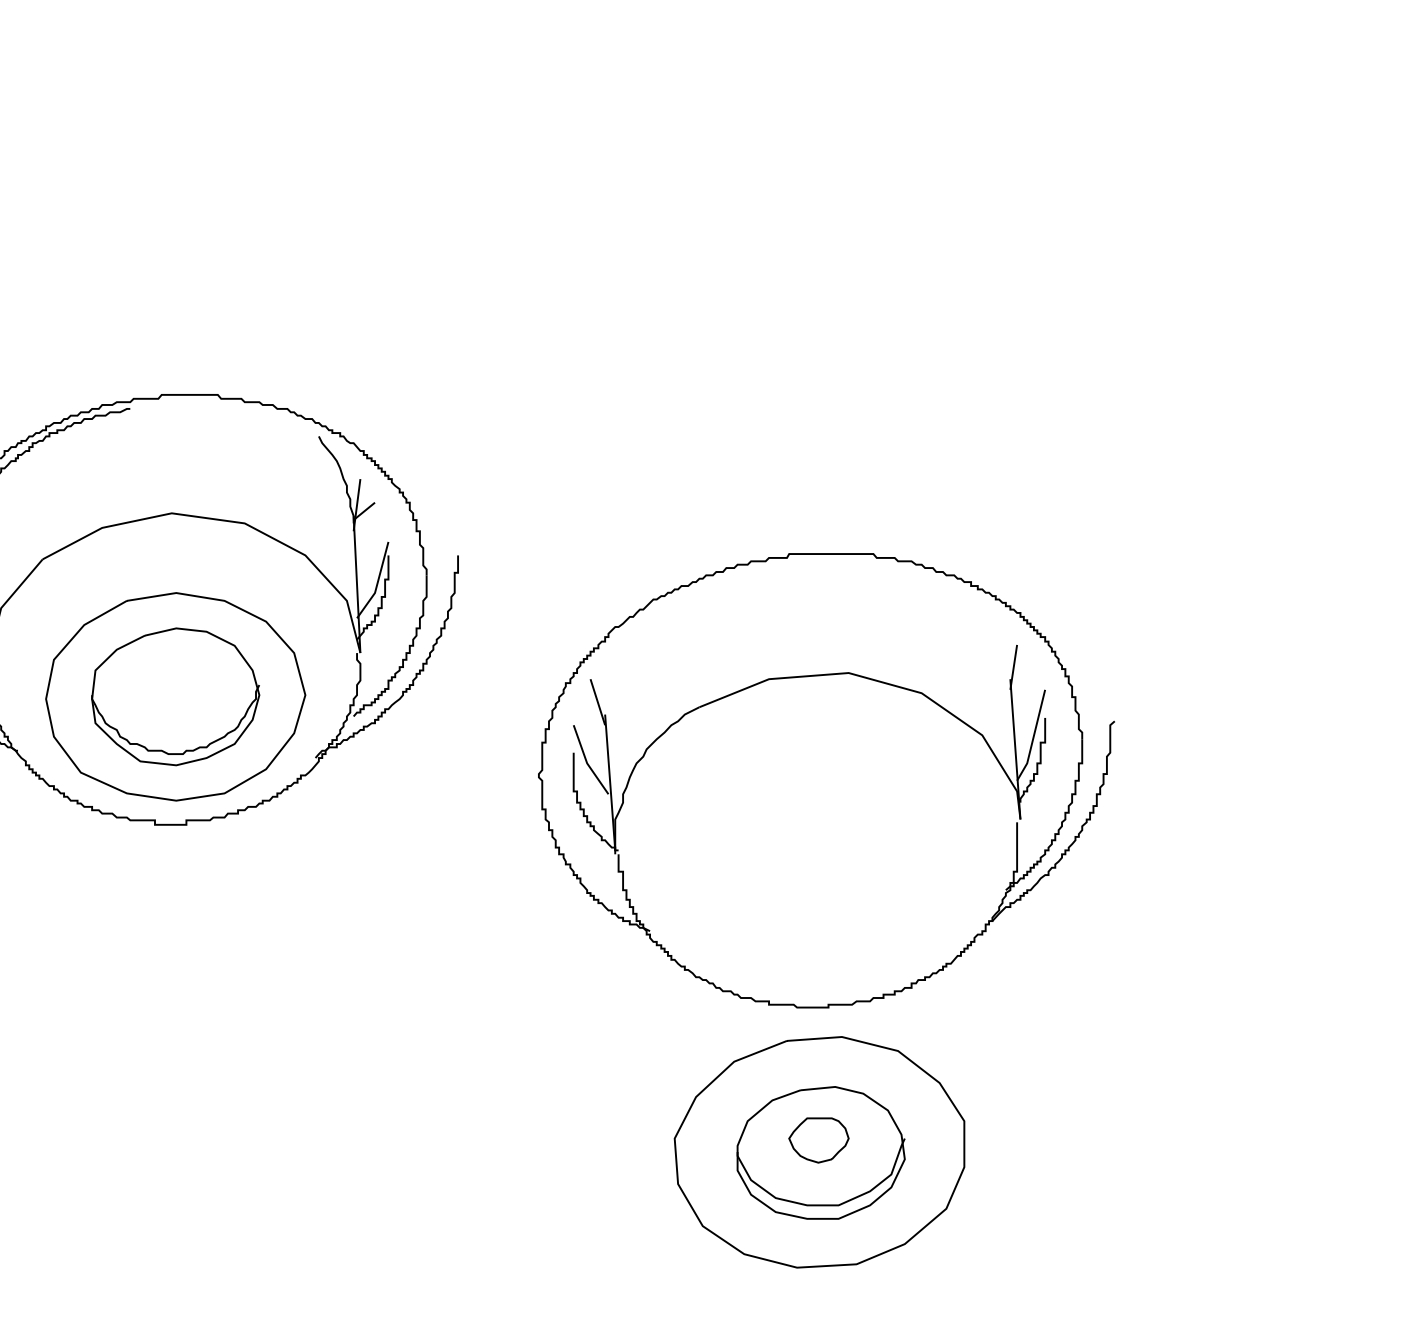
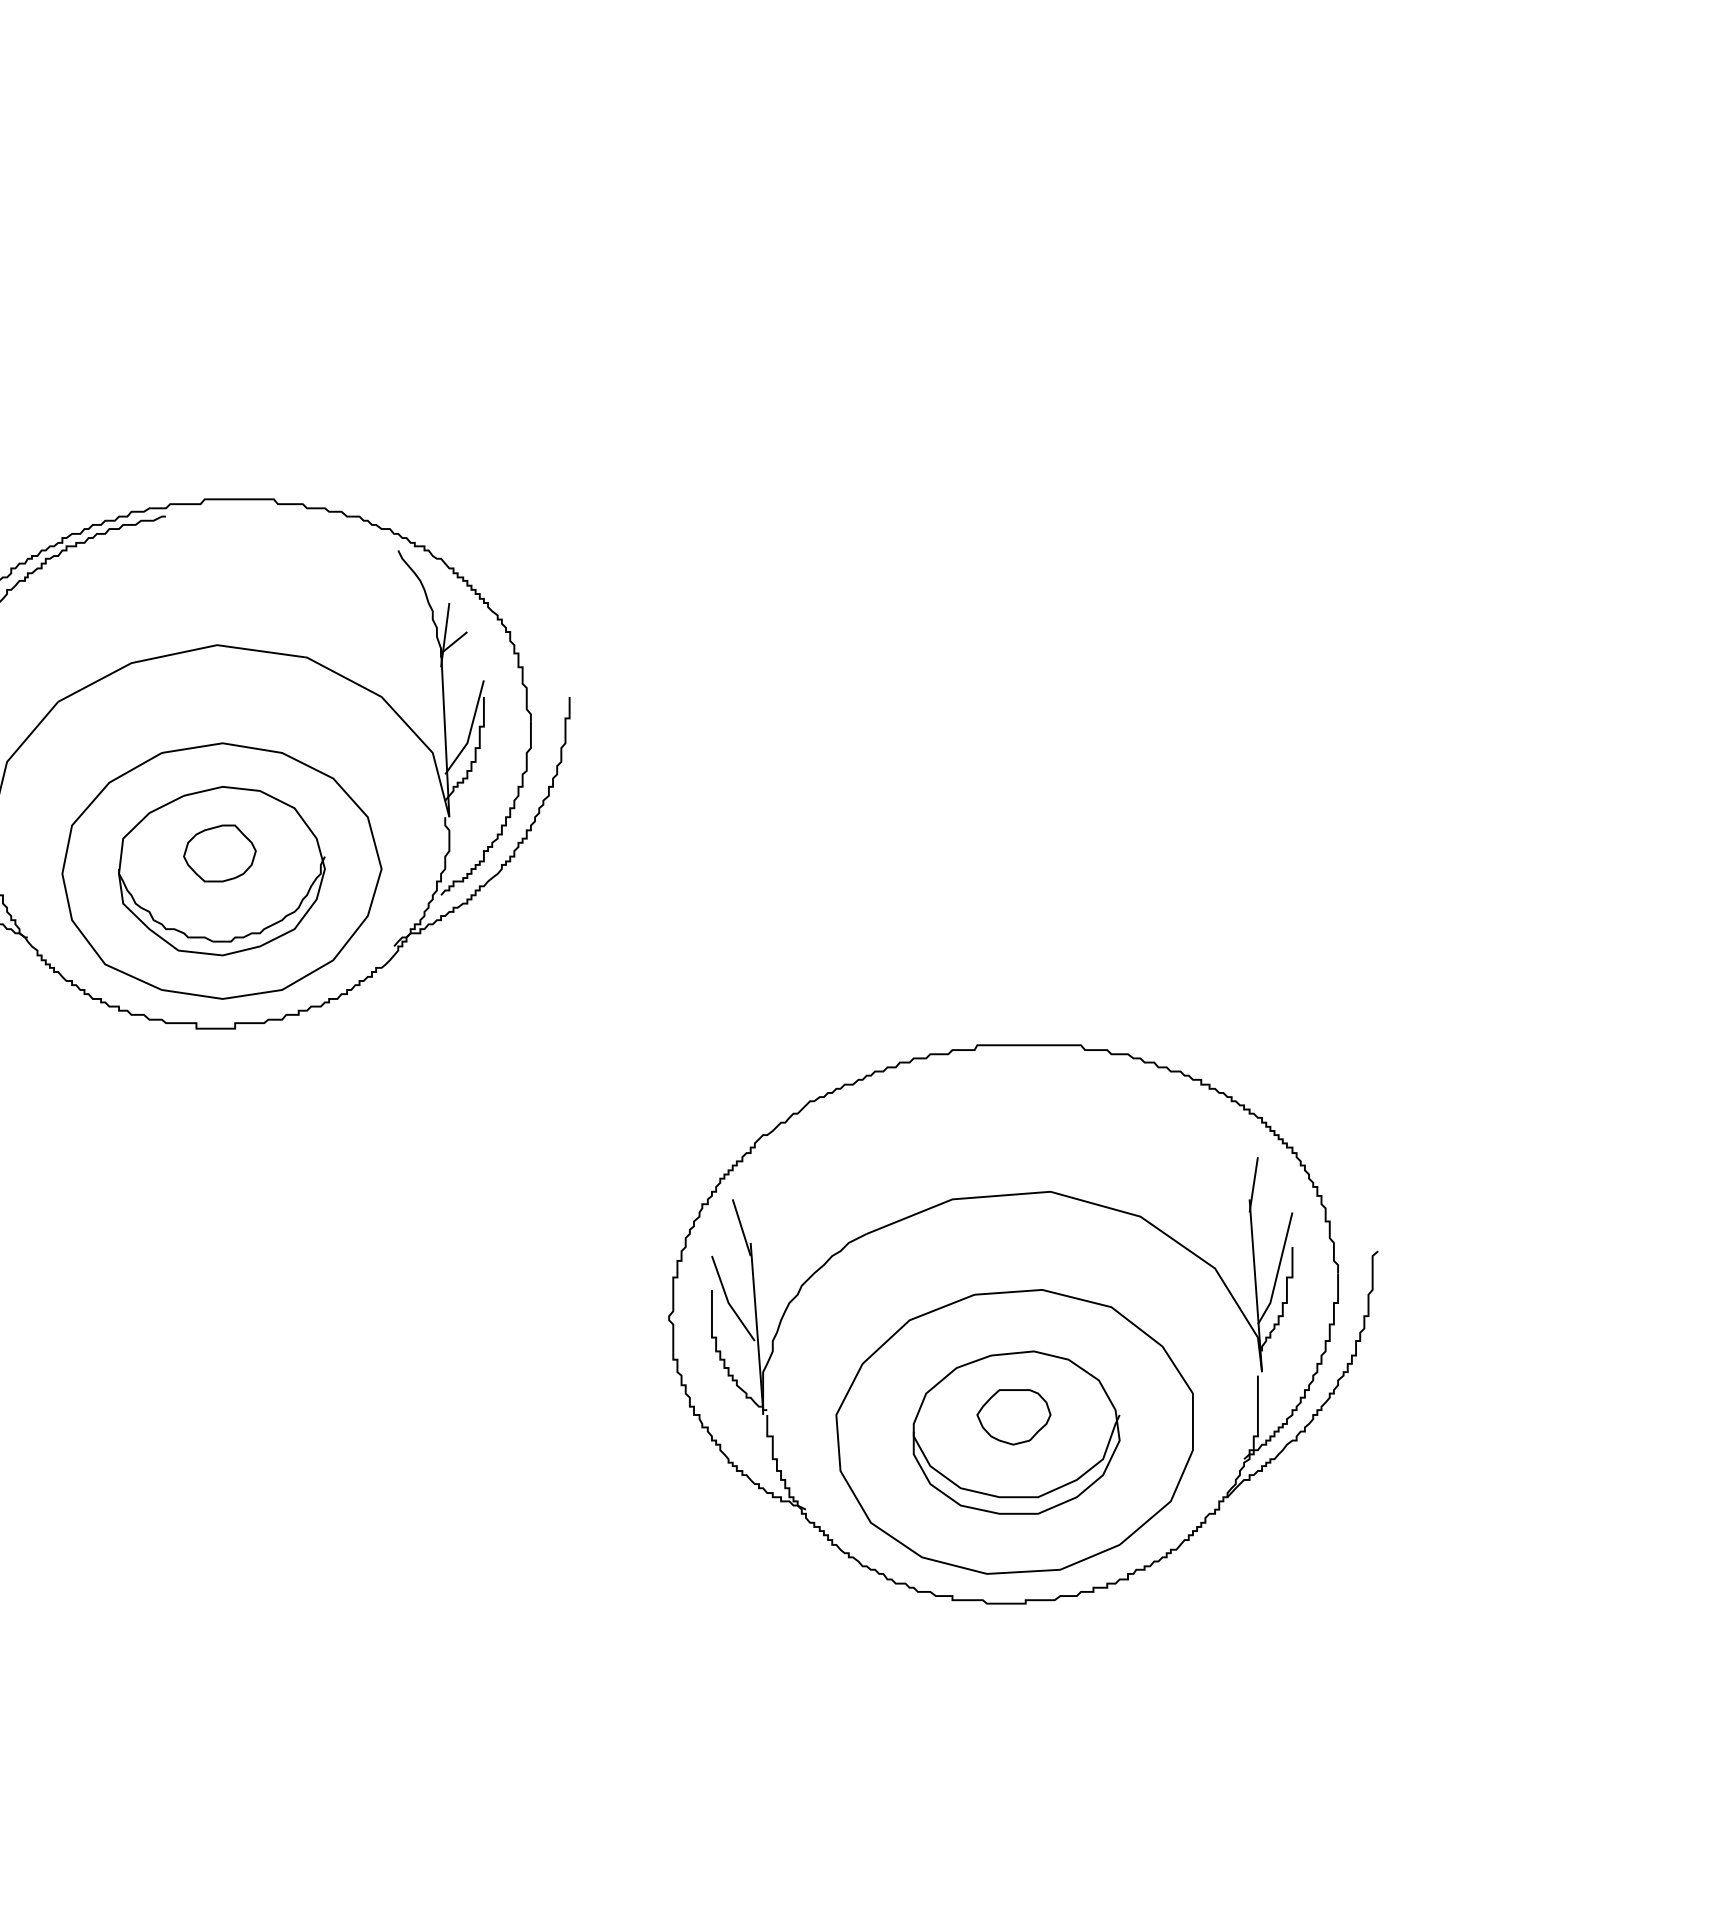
part: (173, 682) -> (219, 853), added
part: (826, 780) -> (1023, 1324), moved

